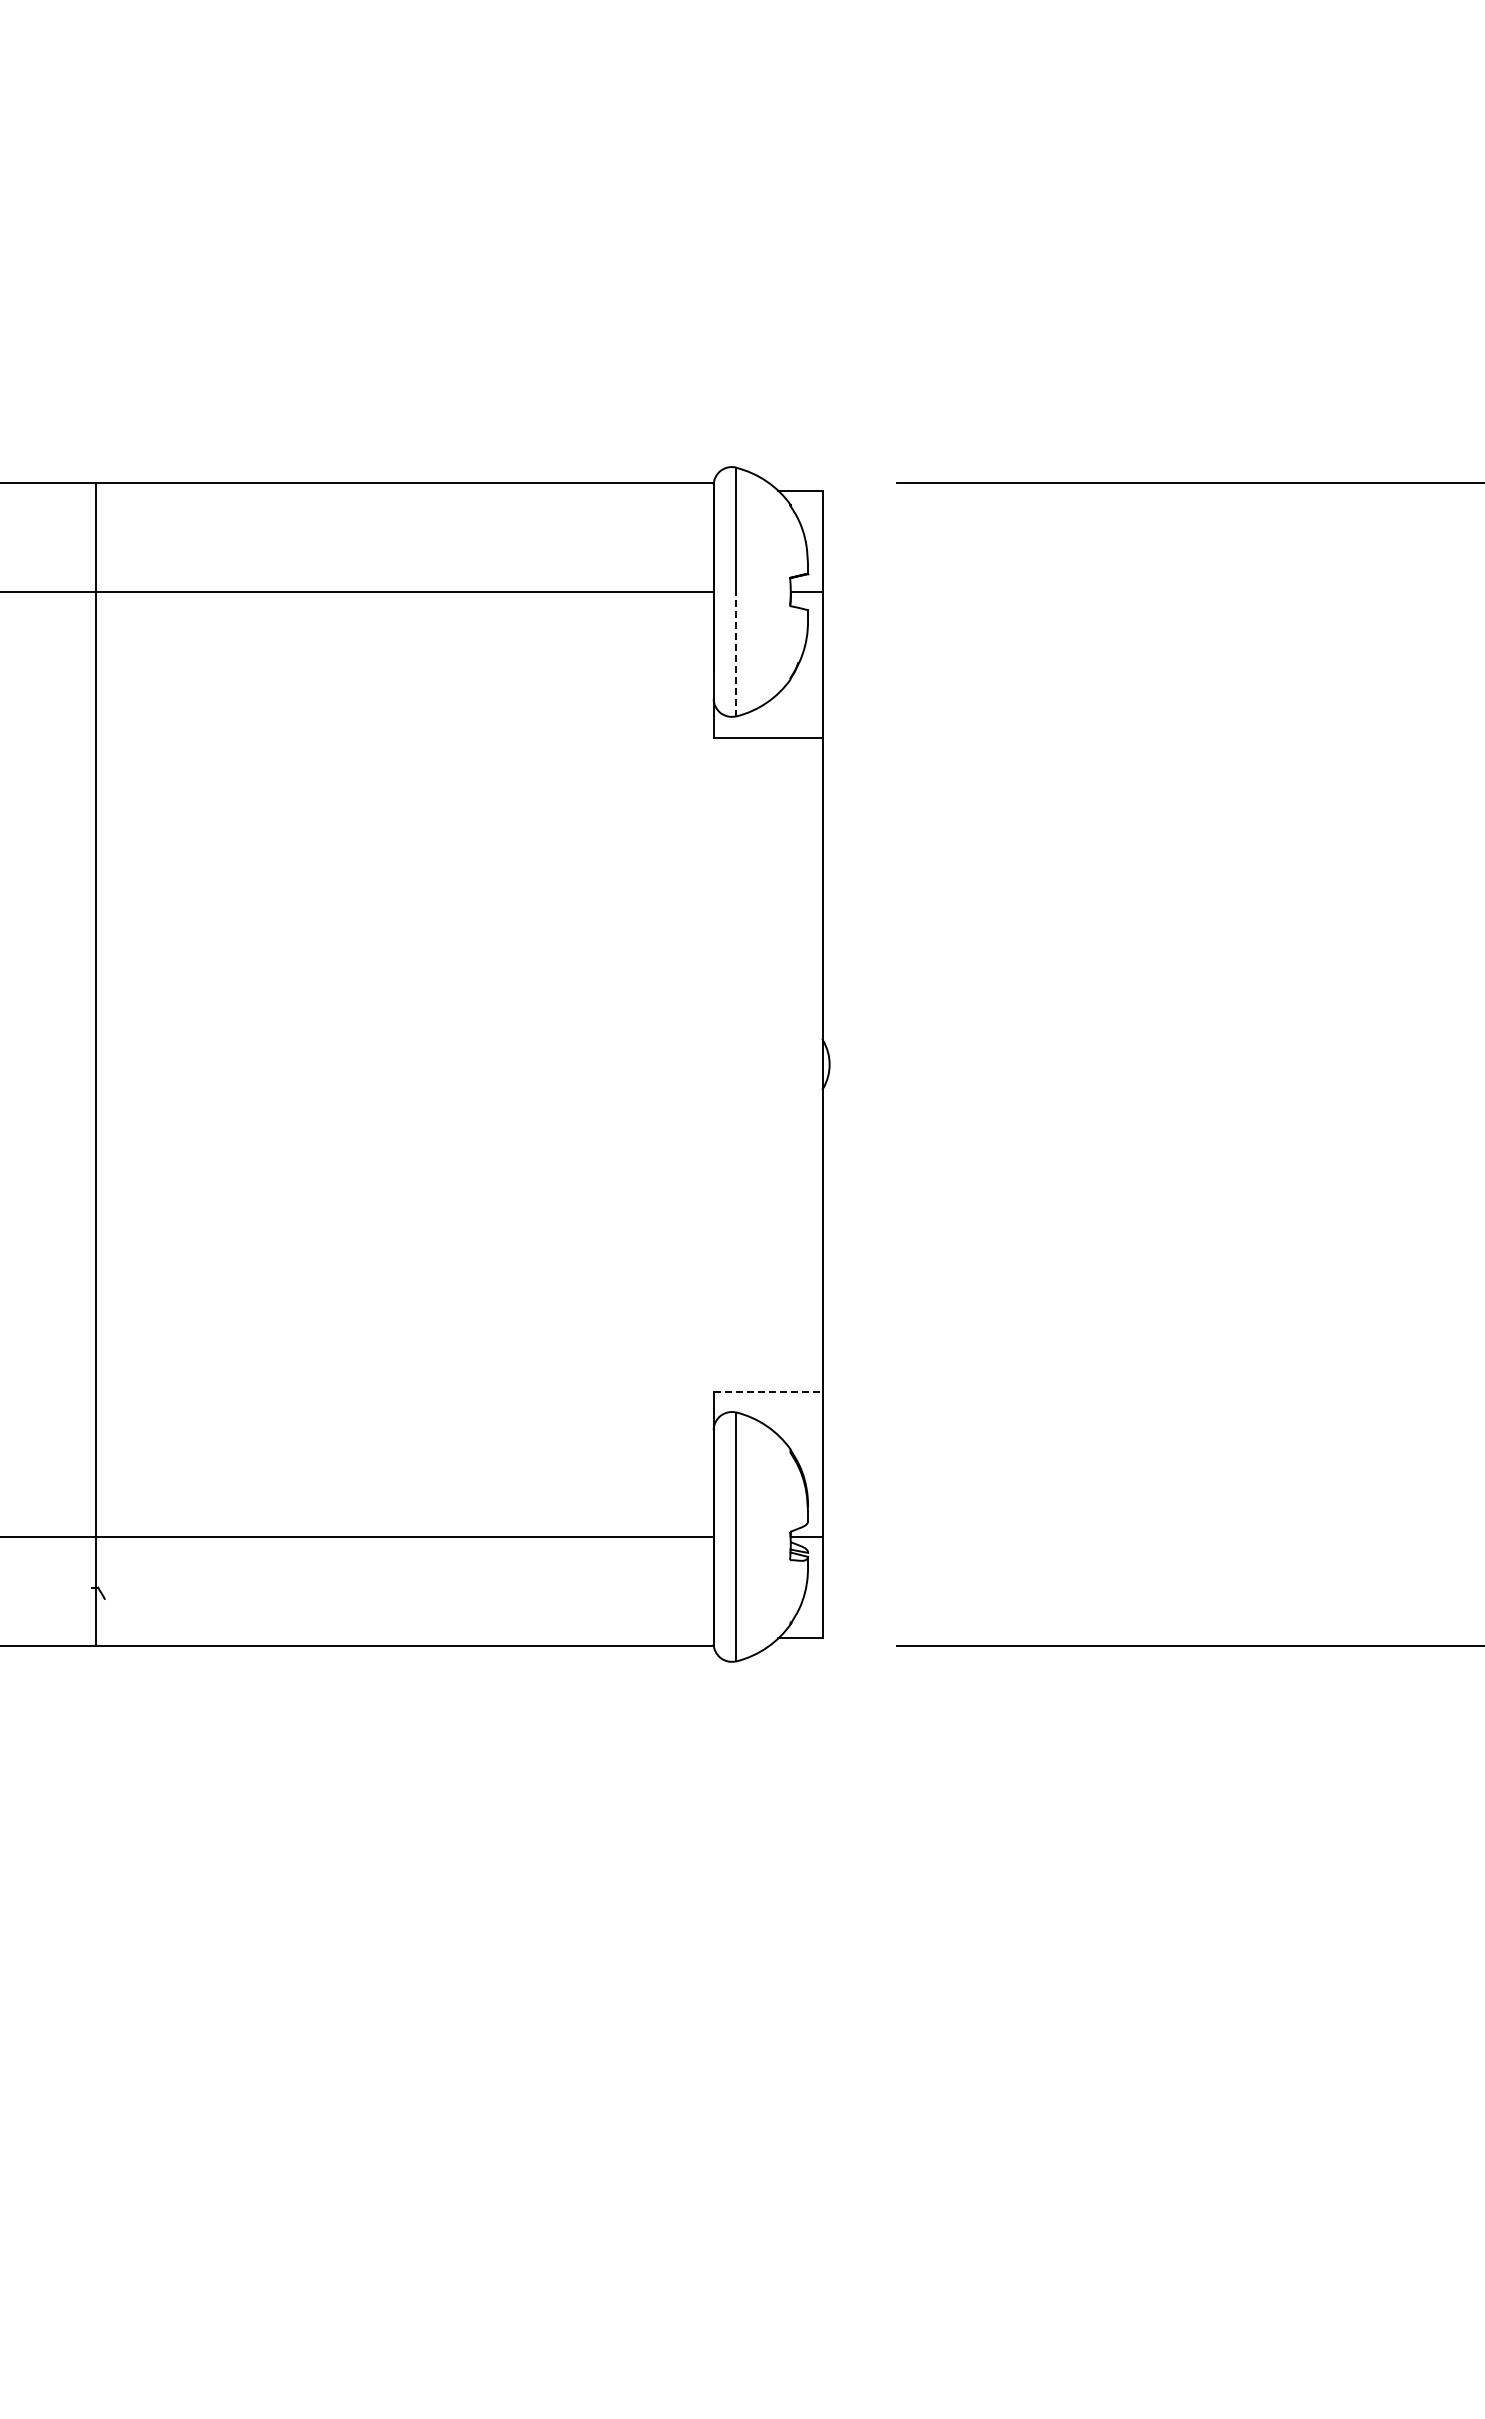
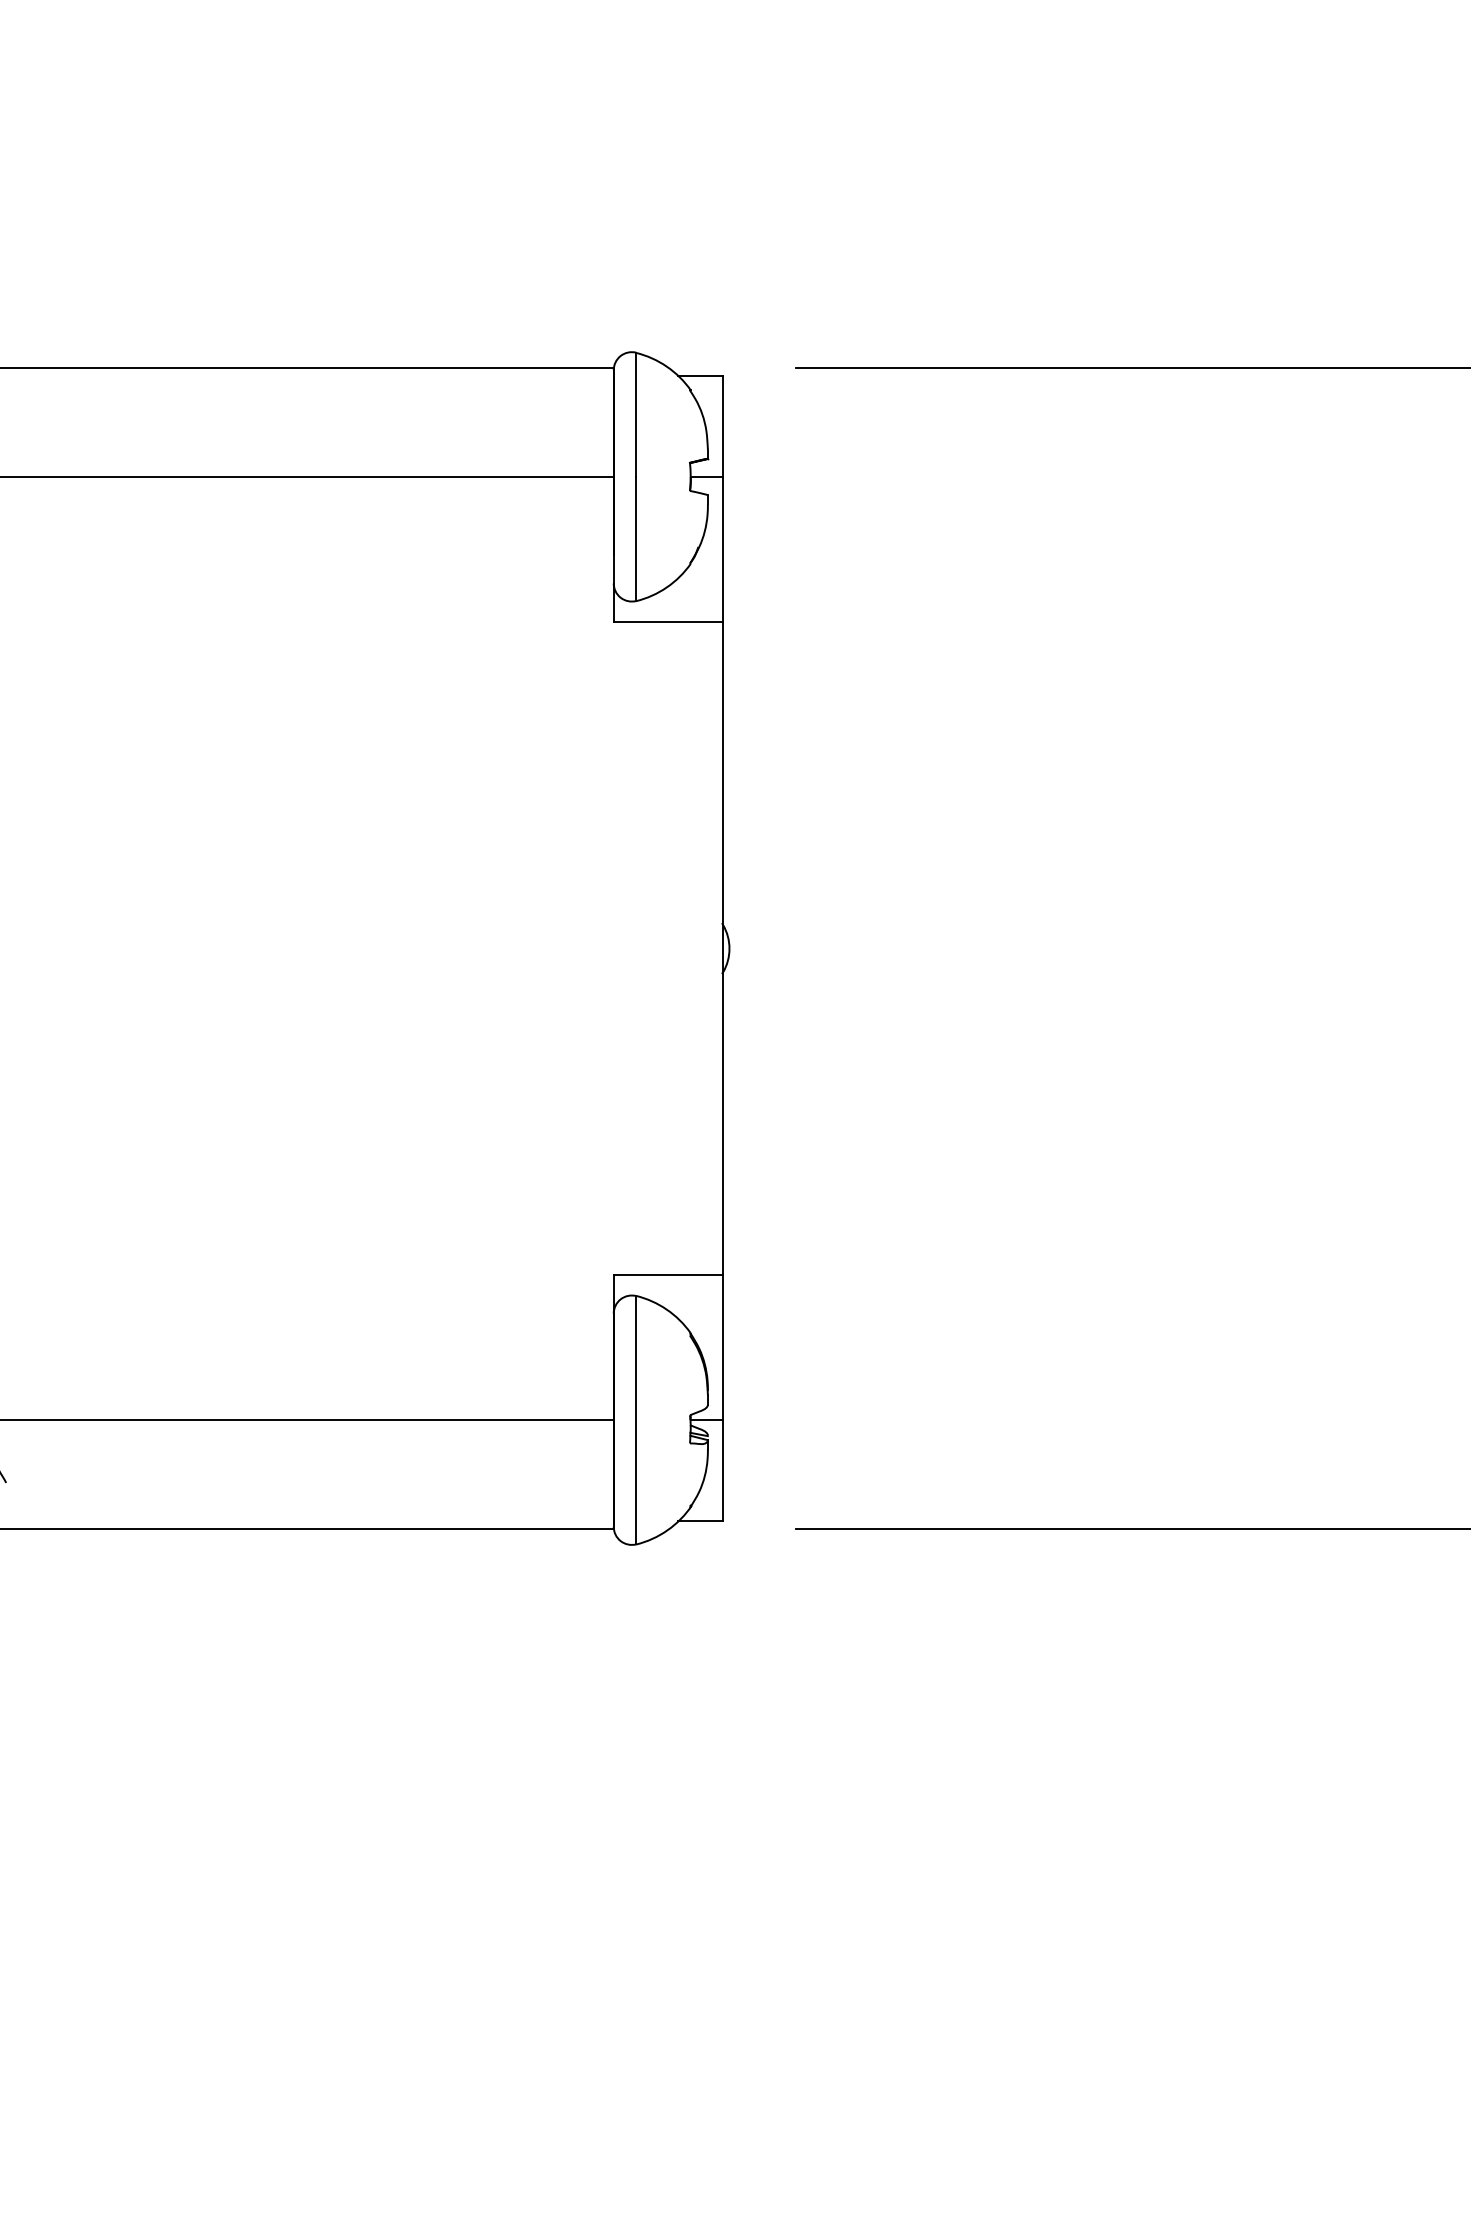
line: (735, 653) -> (635, 538), dashed -> solid
line: (768, 1391) -> (668, 1275), dashed -> solid

